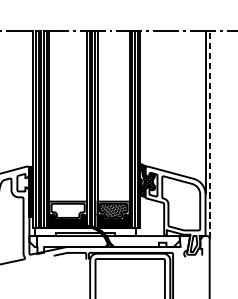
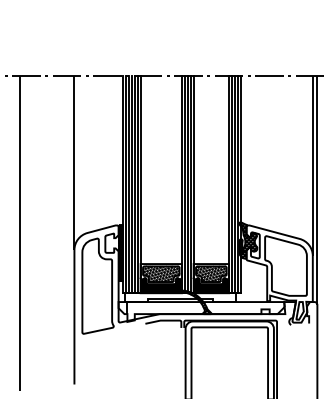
line: (209, 134) -> (317, 190), dashed -> solid
hatch: (68, 211) -> (161, 274), added

